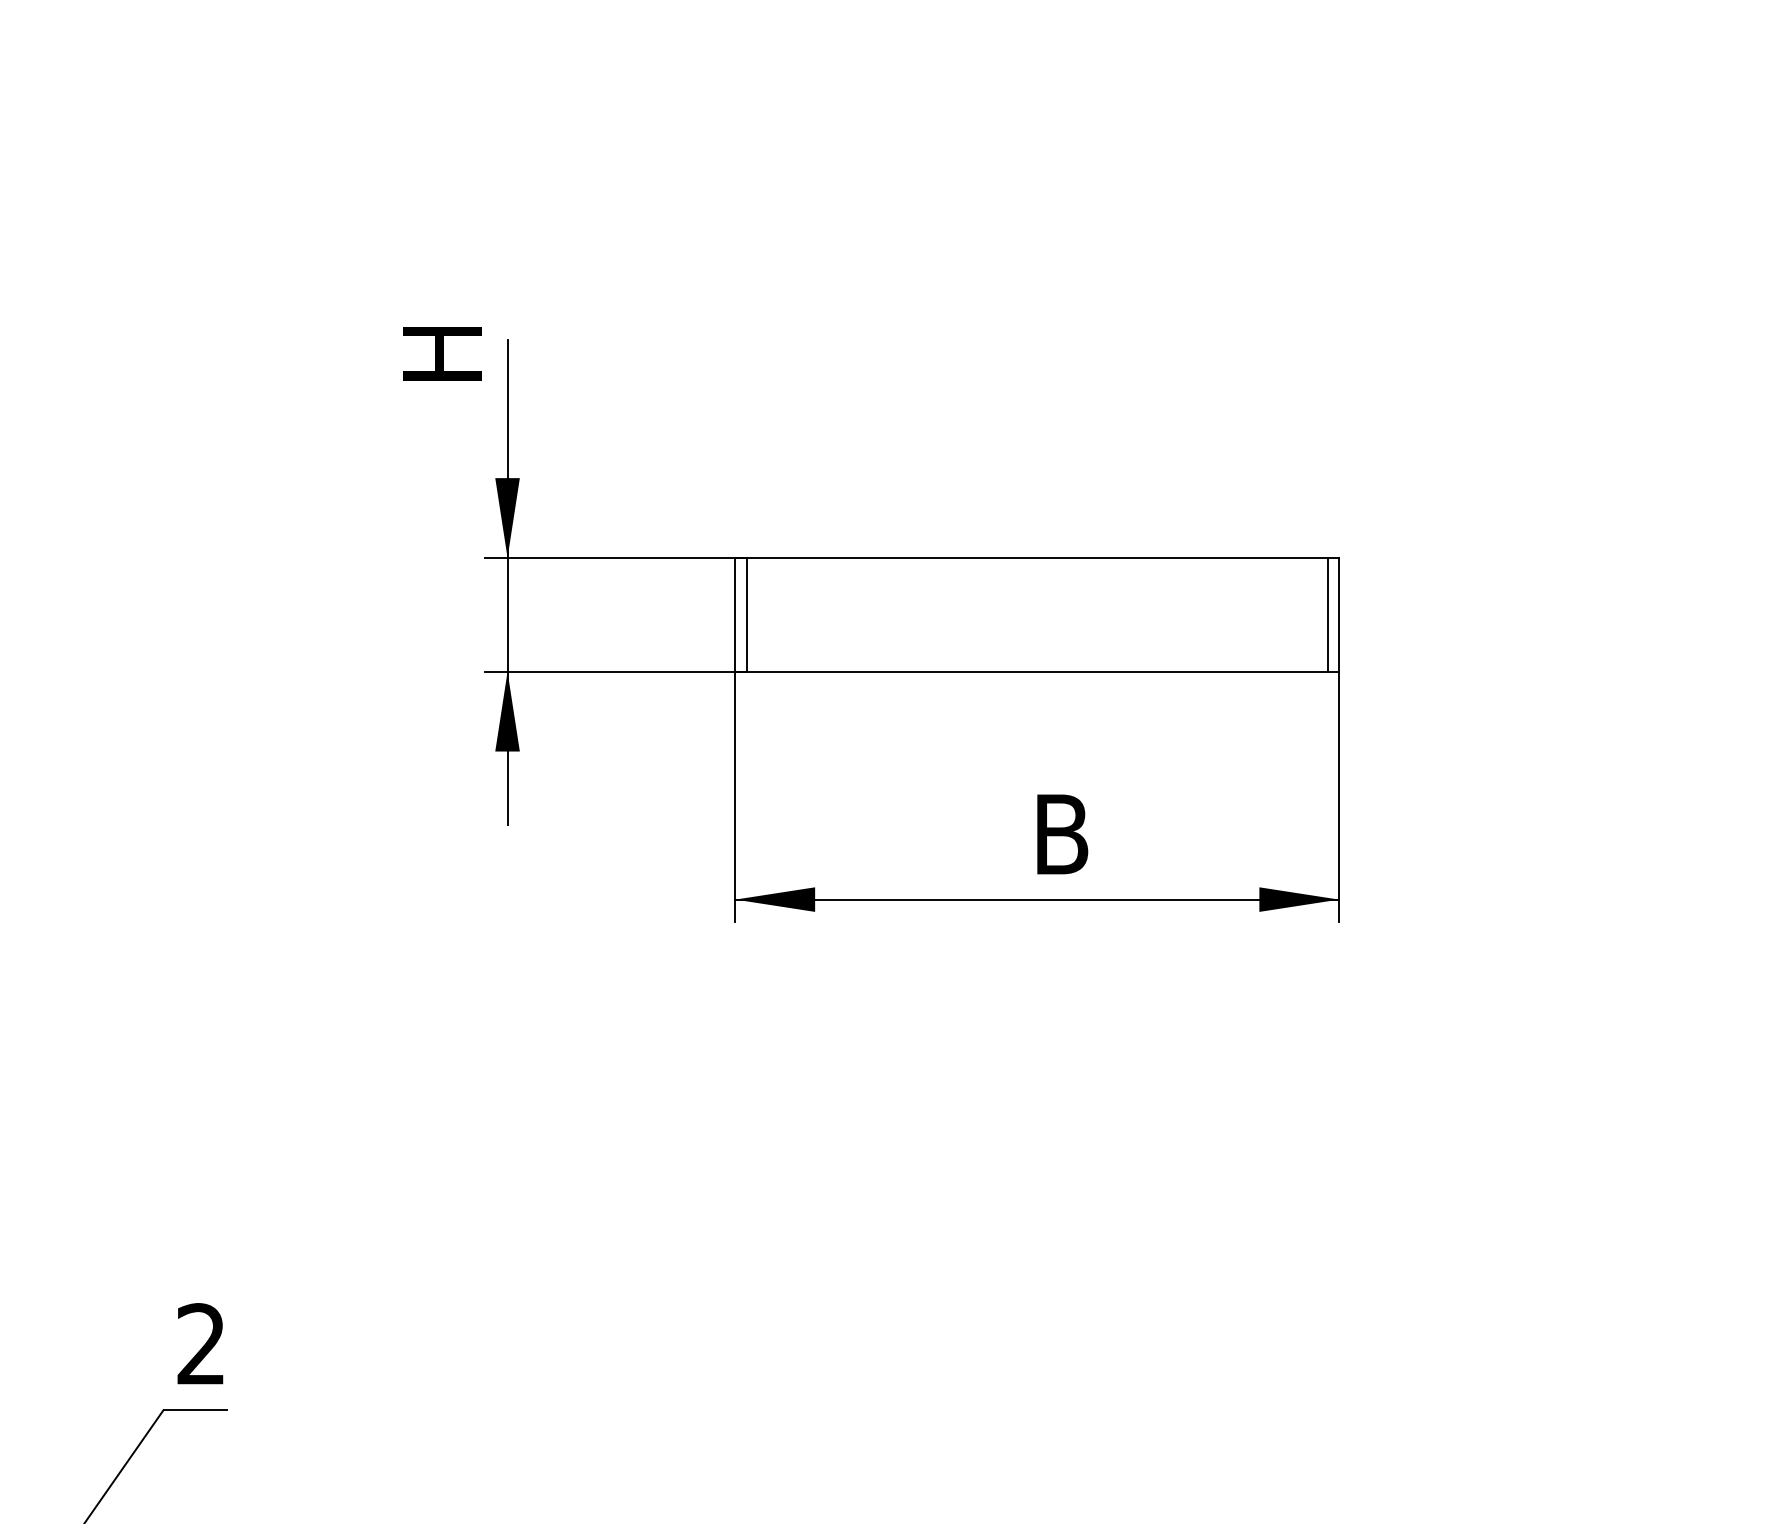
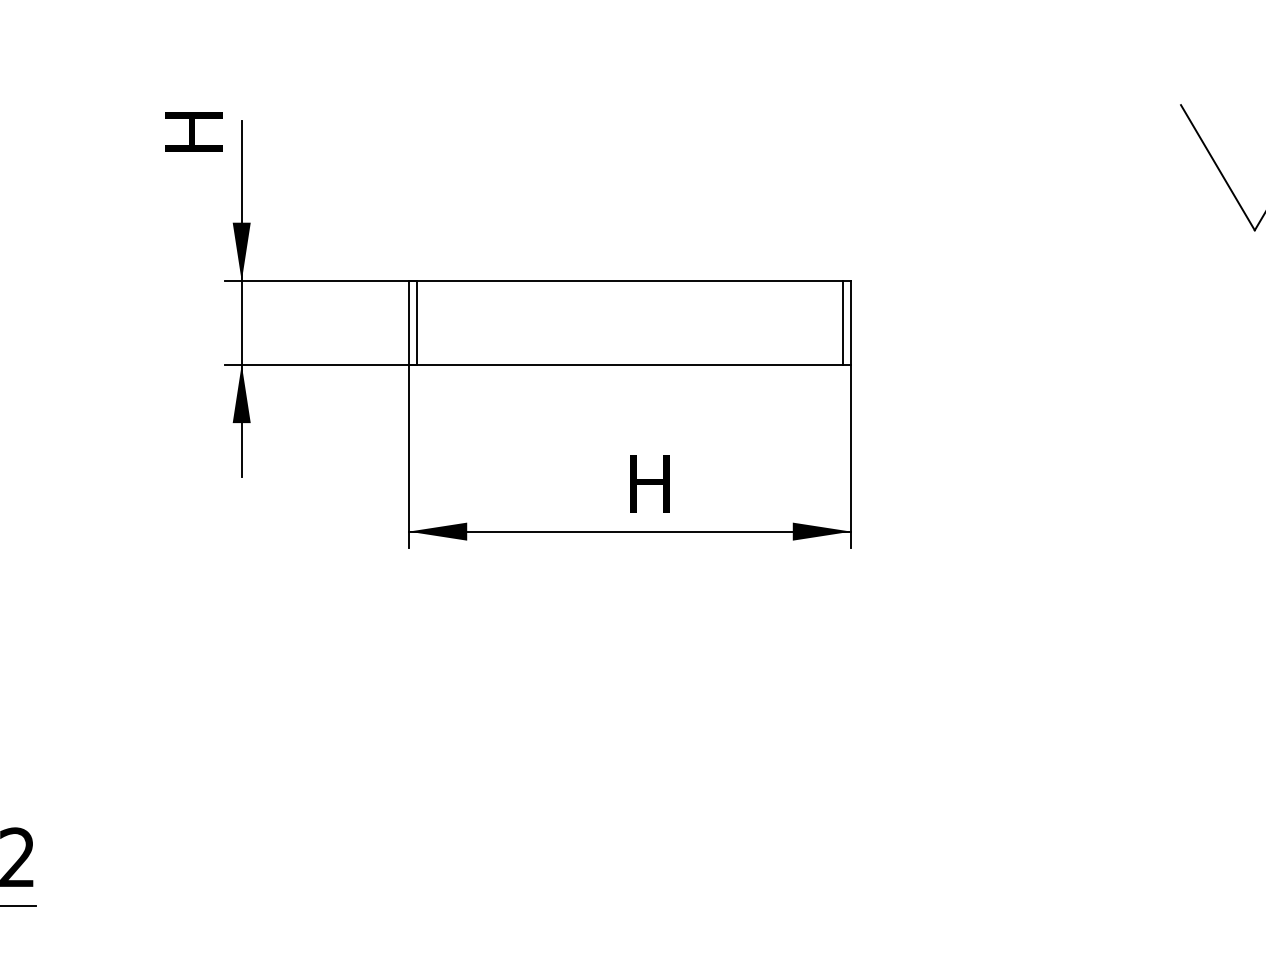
text: (1064, 834) -> (649, 483), B -> H

